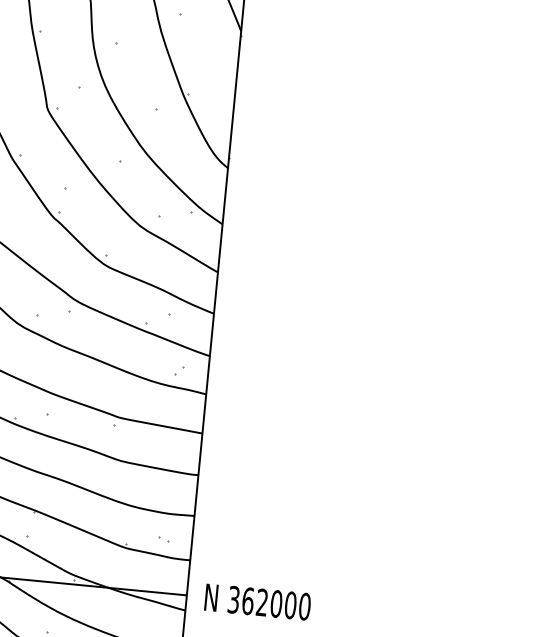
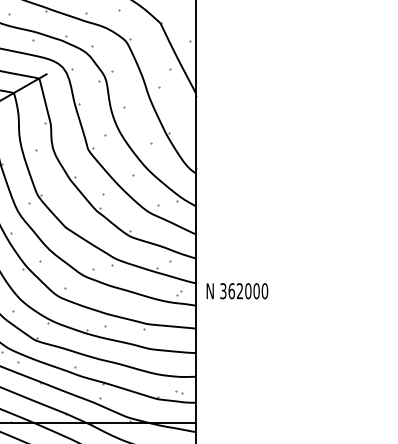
text: (257, 602) -> (237, 291), moved

